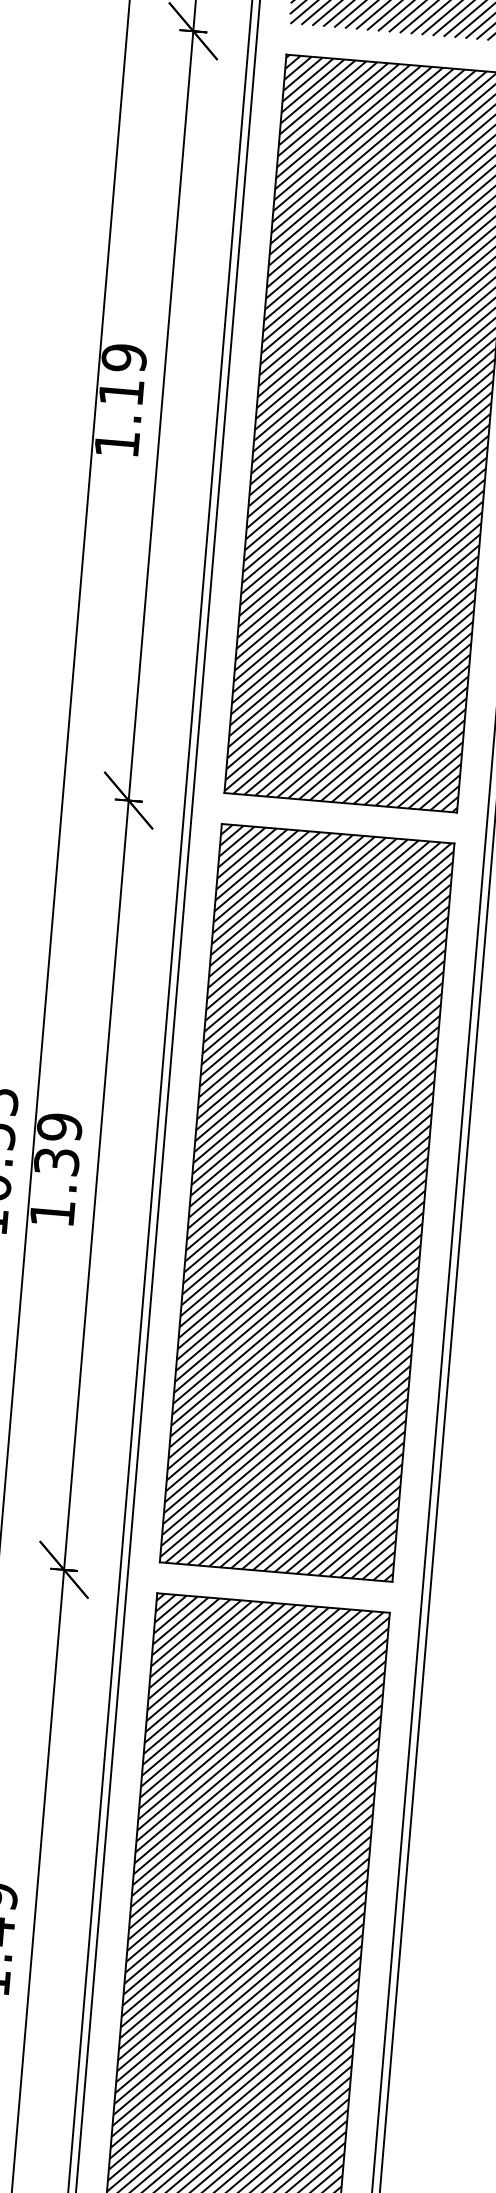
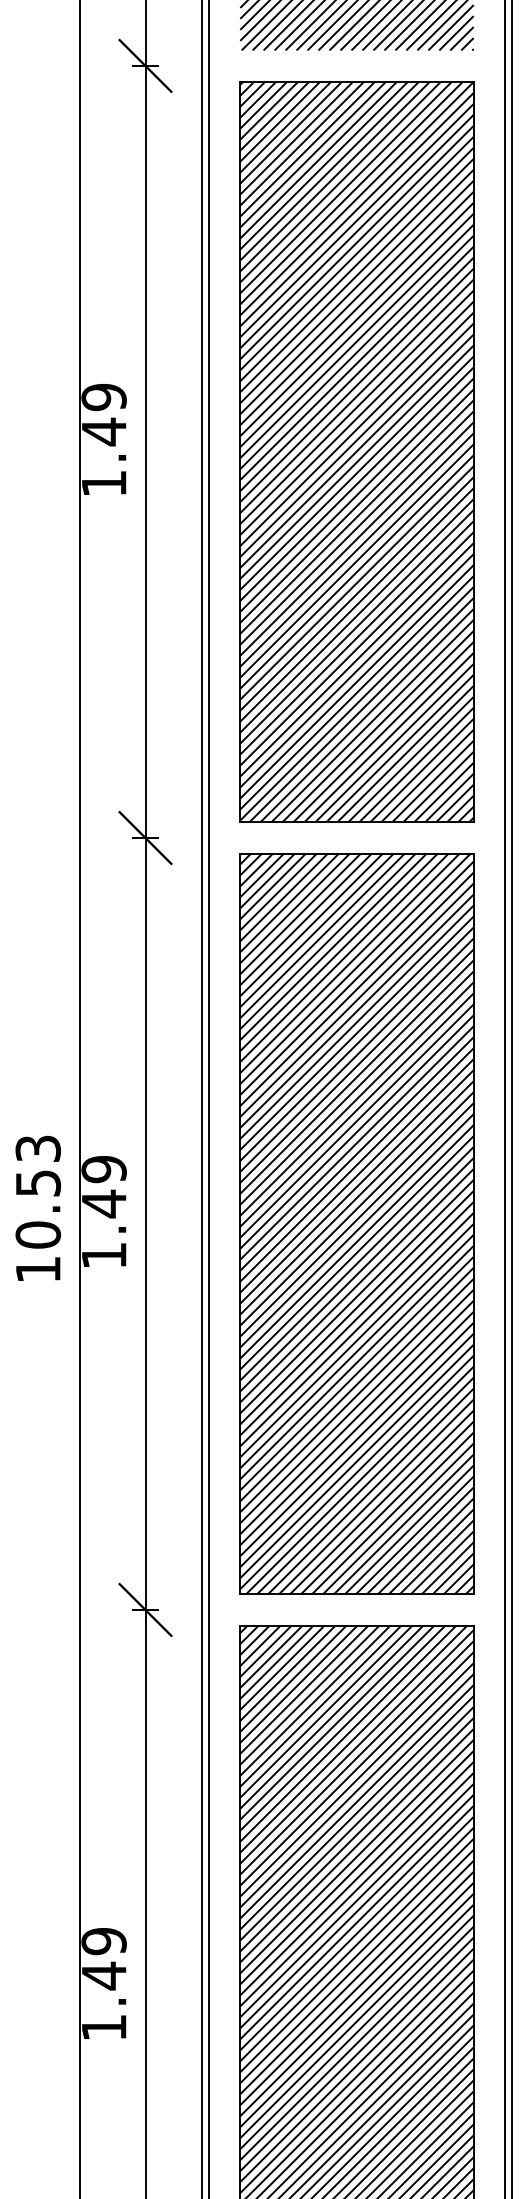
text: (121, 392) -> (104, 431), 1.19 -> 1.49
text: (56, 1161) -> (103, 1203), 1.39 -> 1.49

